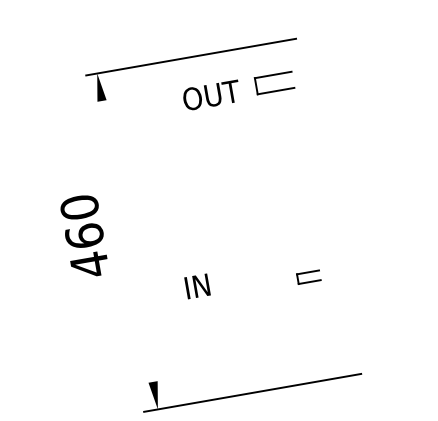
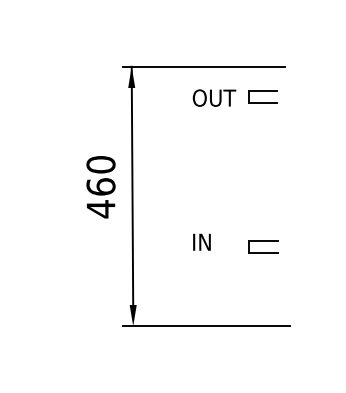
line: (125, 227) -> (132, 185), added
part: (308, 276) -> (263, 246), size x1.67
text: (196, 285) -> (201, 241), moved

